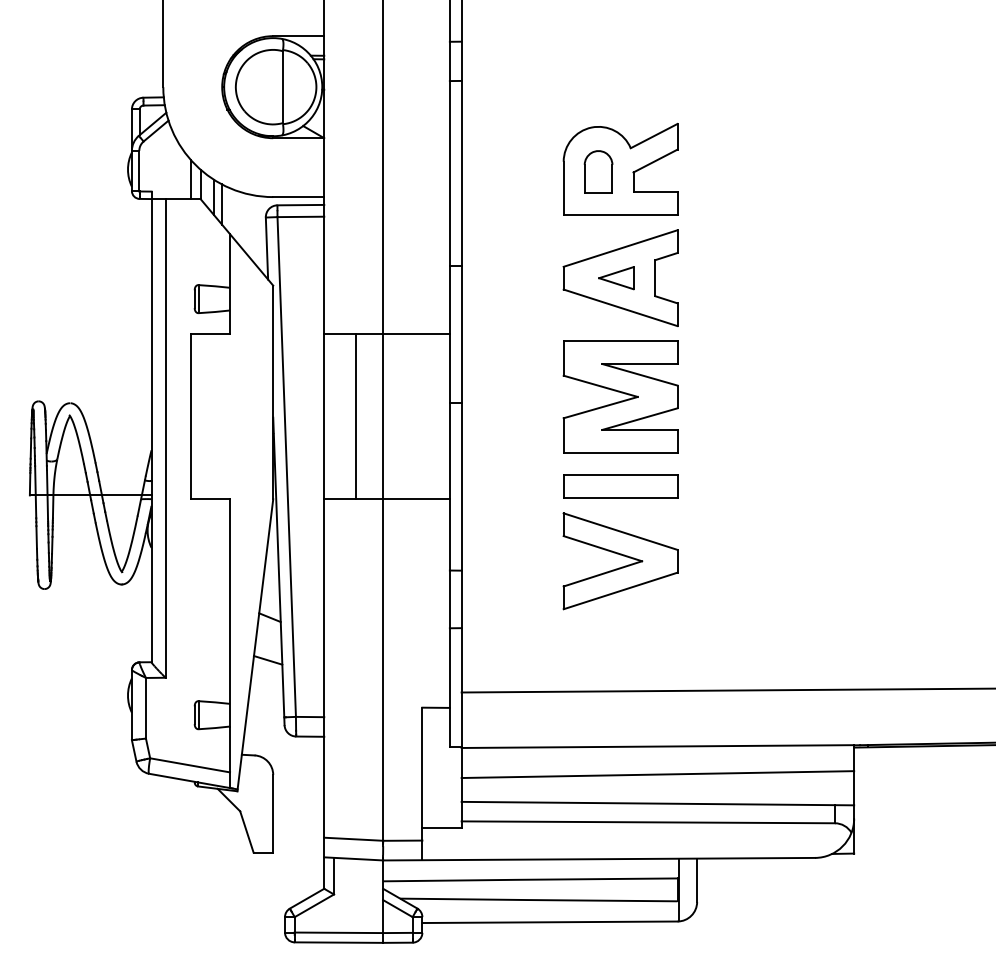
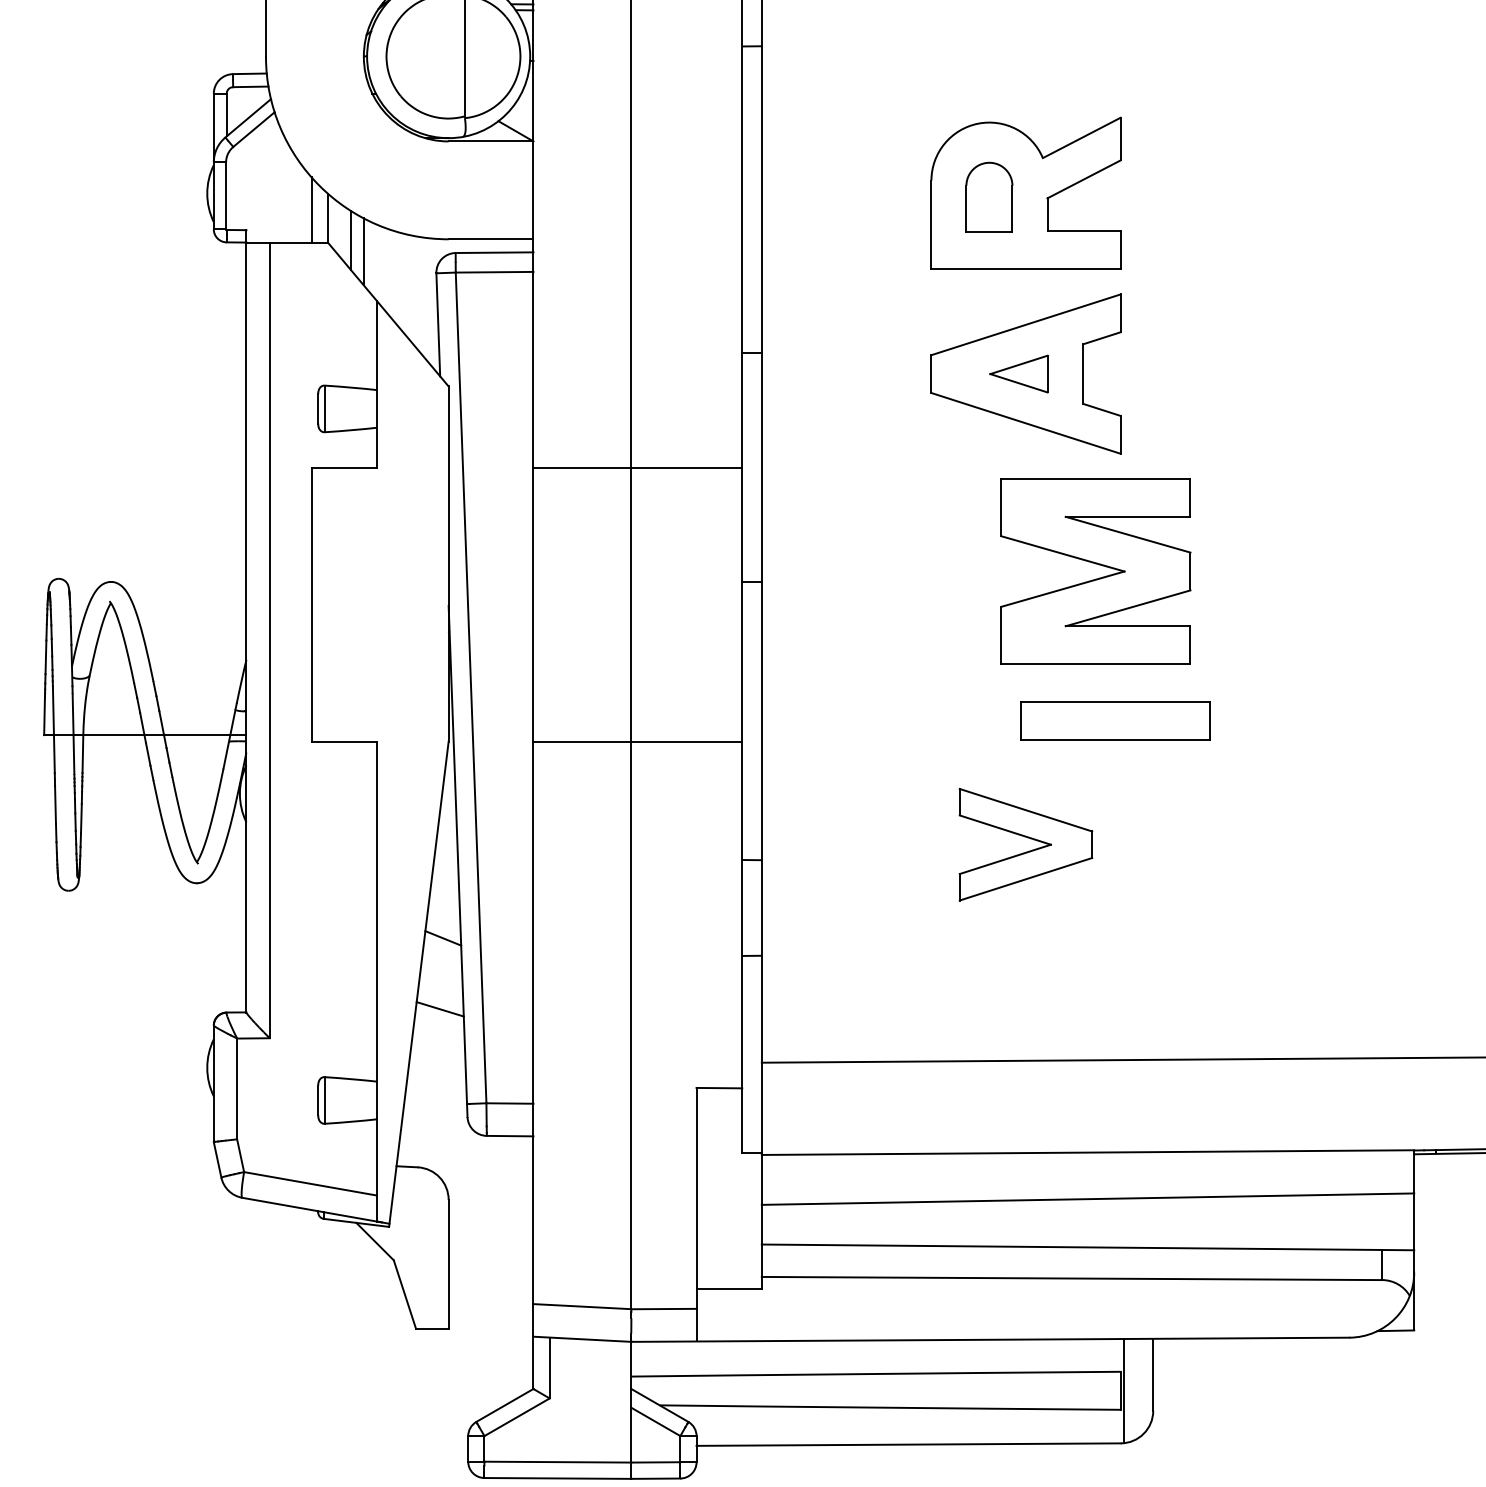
part: (620, 396) -> (1095, 570), moved
line: (355, 416) -> (585, 603), removed
part: (620, 486) -> (1115, 720), moved
part: (620, 561) -> (1025, 844), size x0.7

